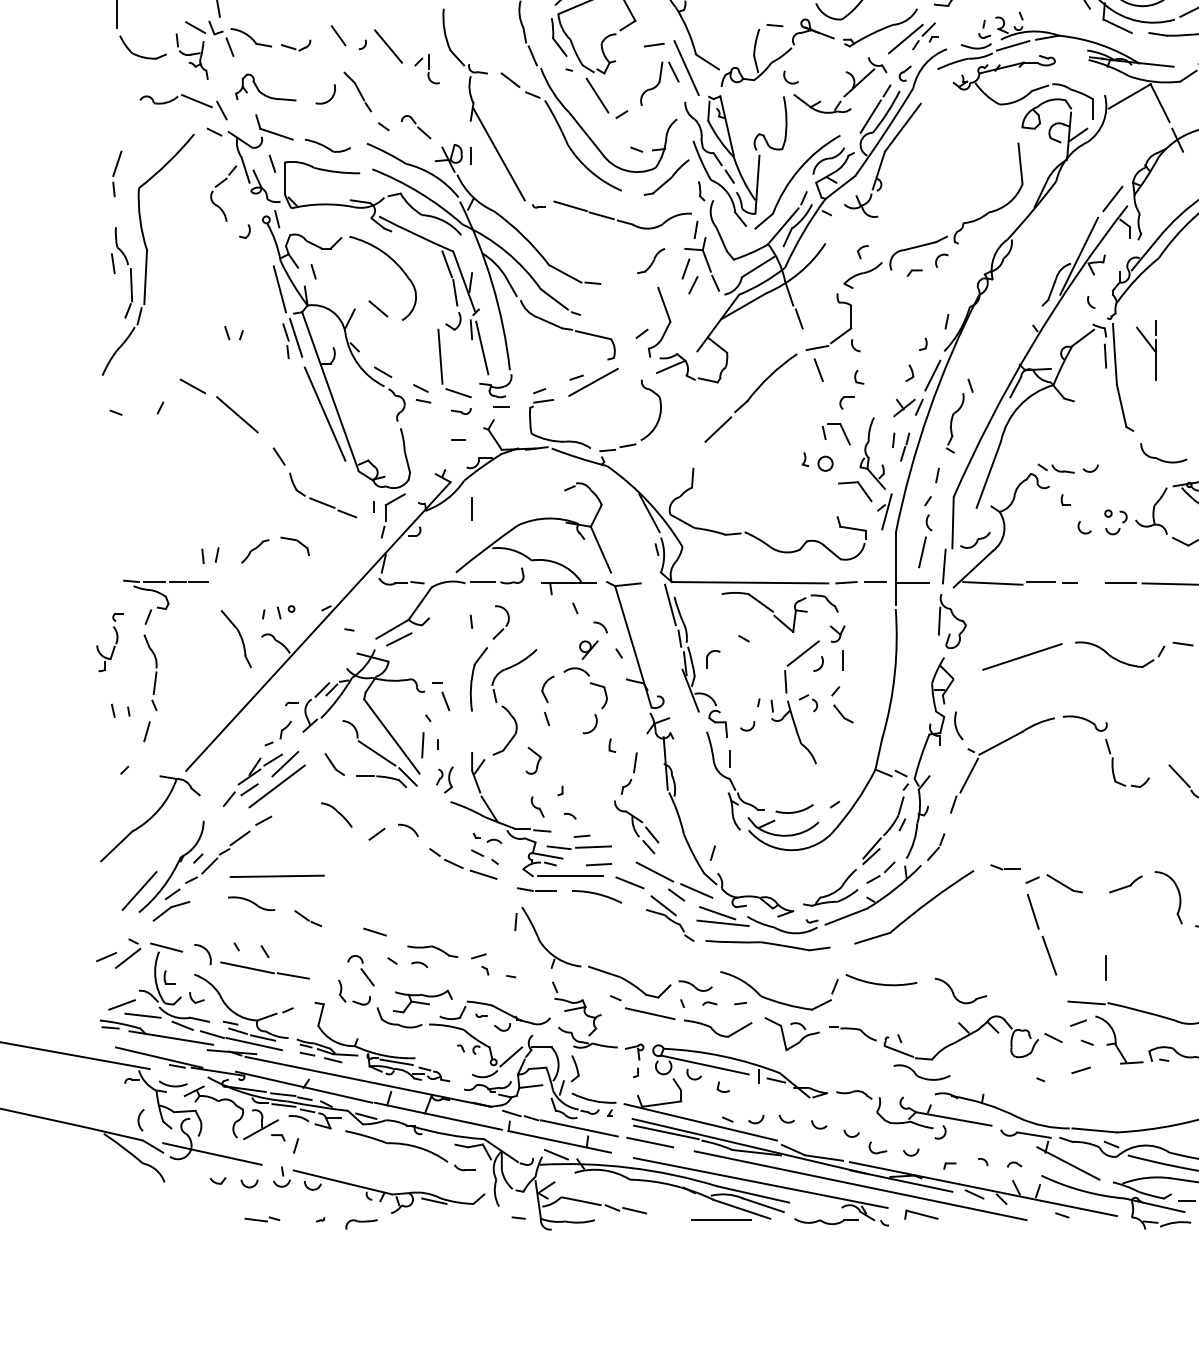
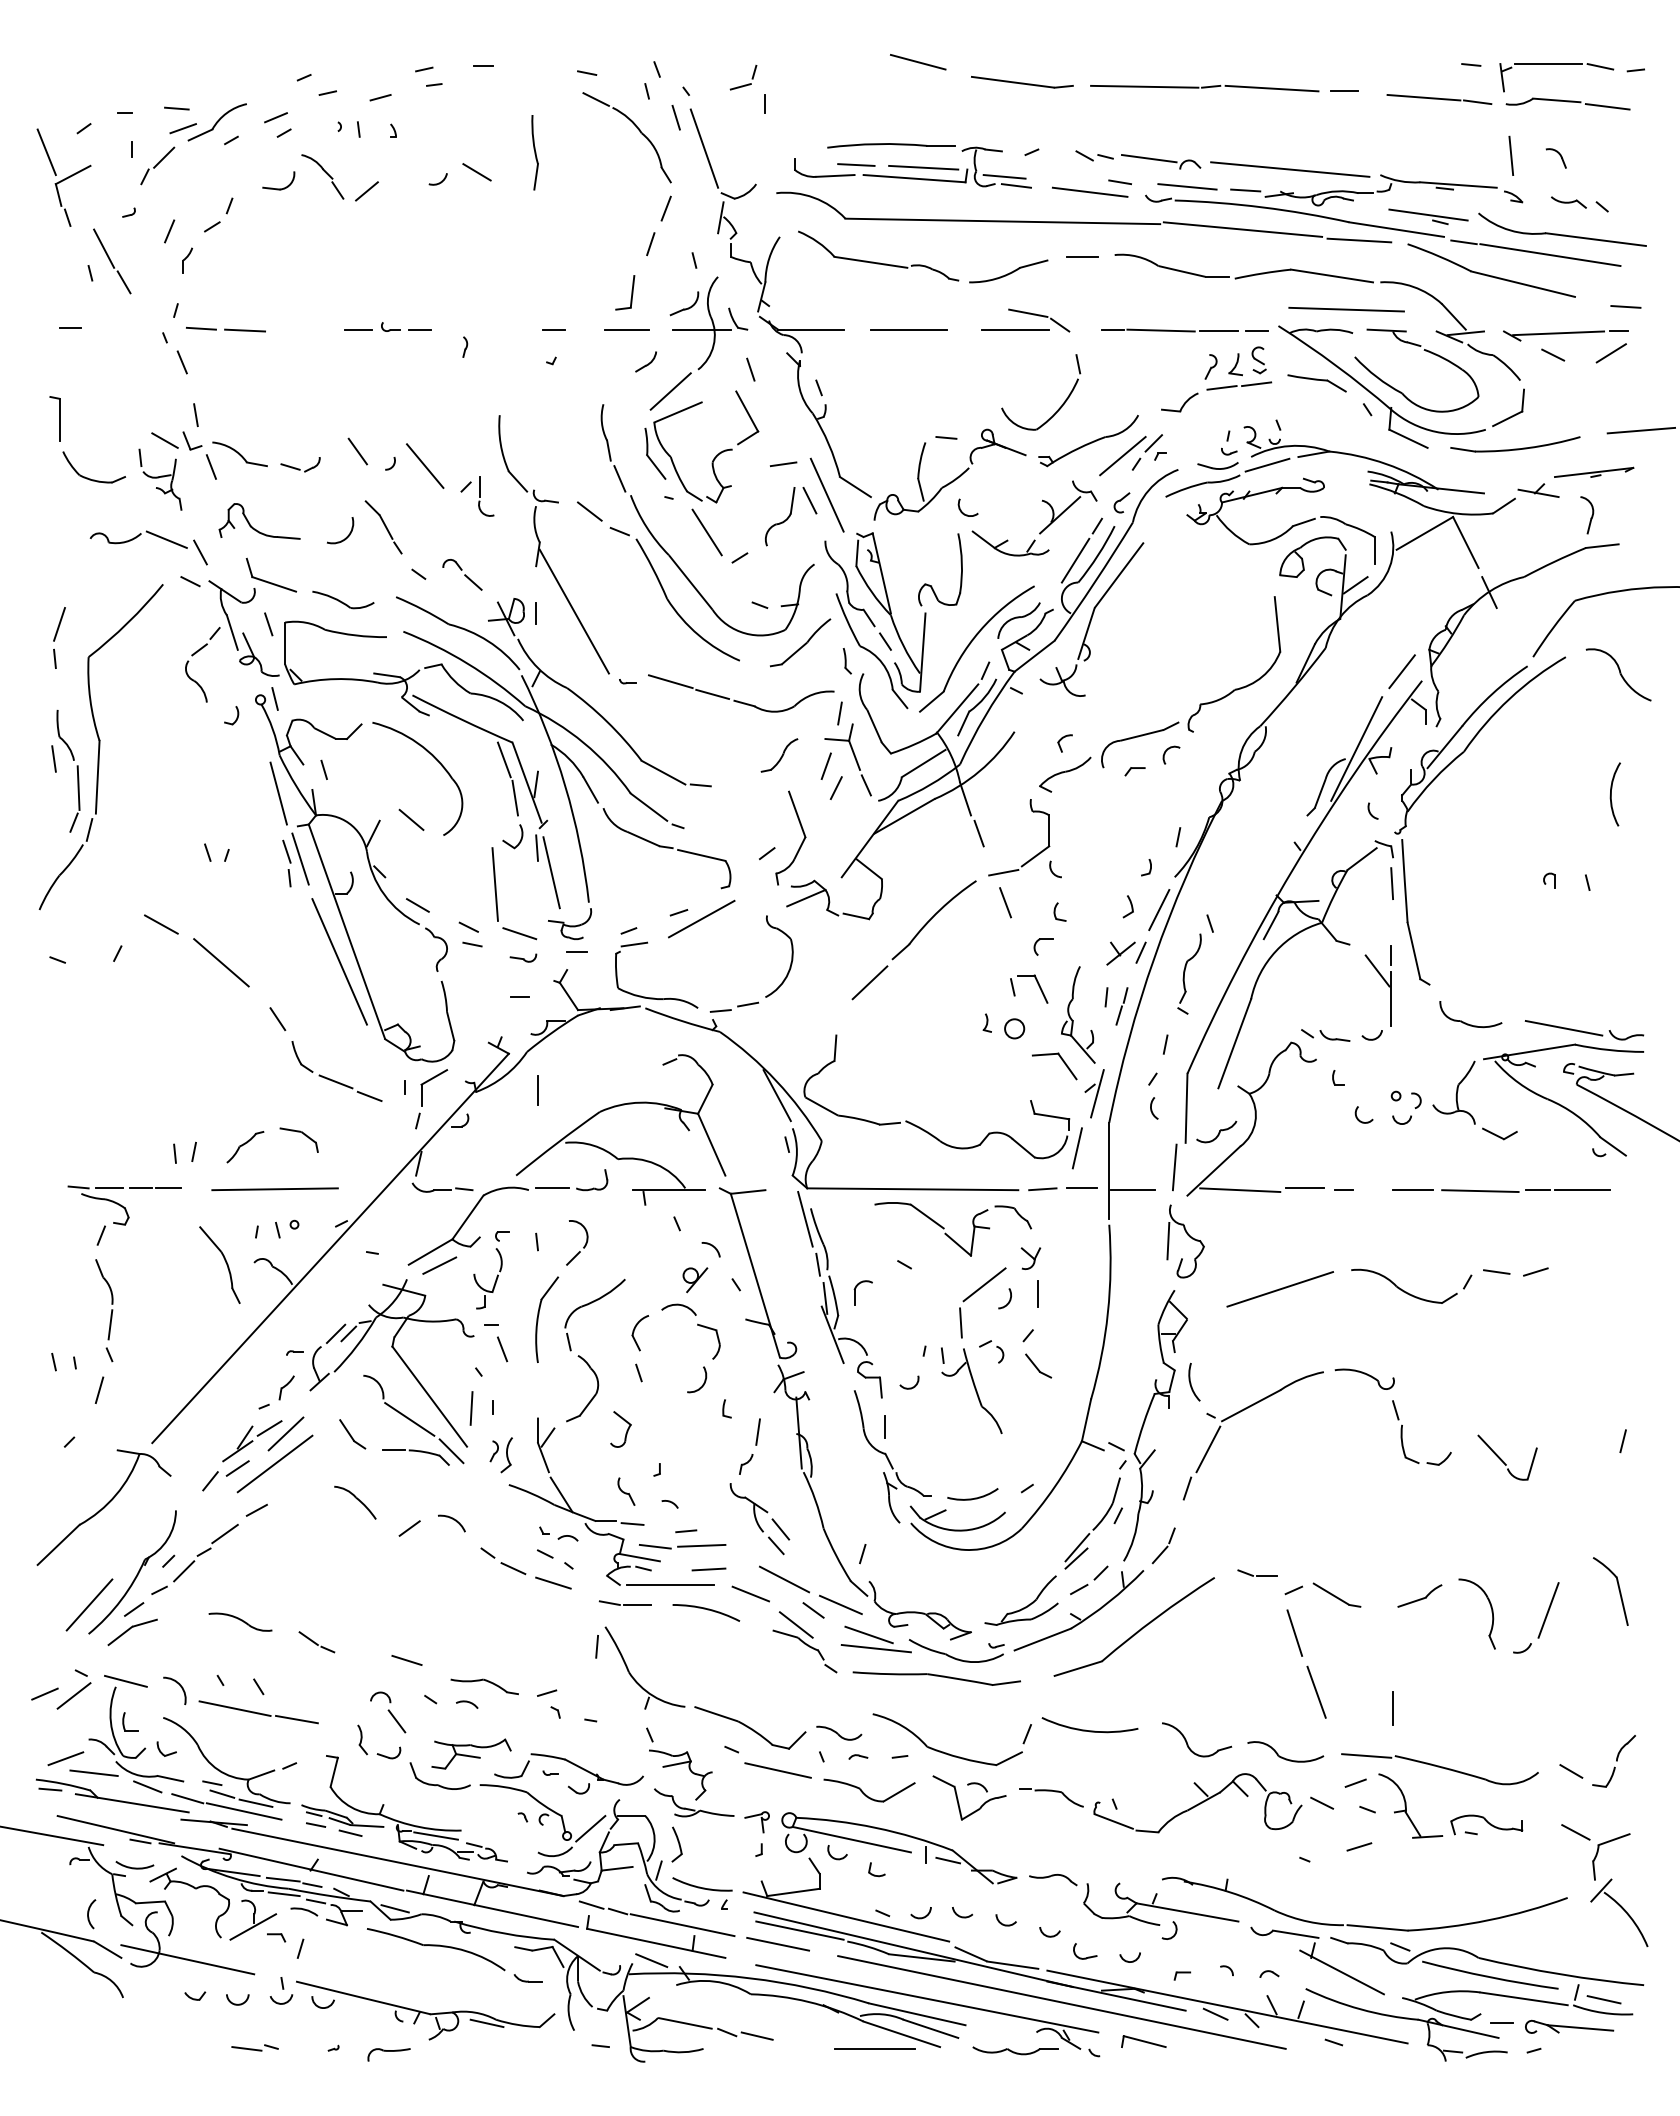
part: (1149, 345) -> (1382, 979), moved
line: (921, 552) -> (1076, 1148), moved
part: (114, 645) -> (497, 1274), moved
line: (276, 876) -> (274, 1189), moved
part: (921, 1072) -> (1285, 1751), moved

